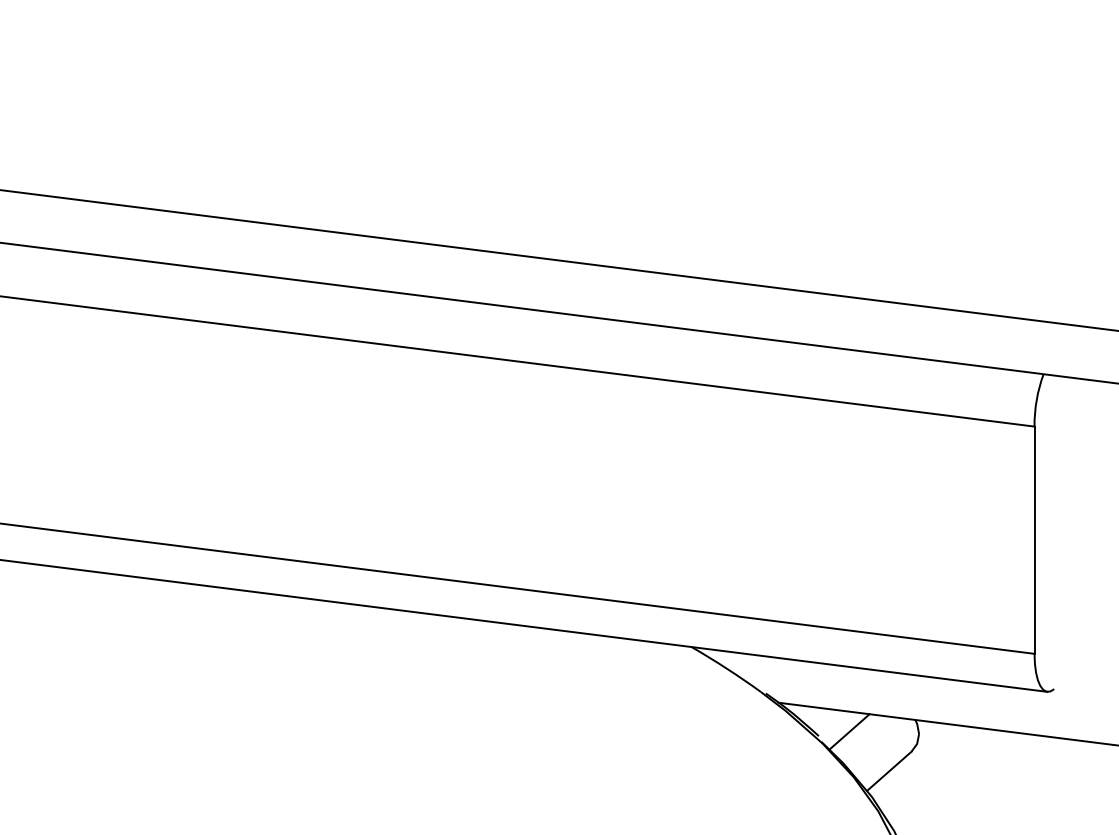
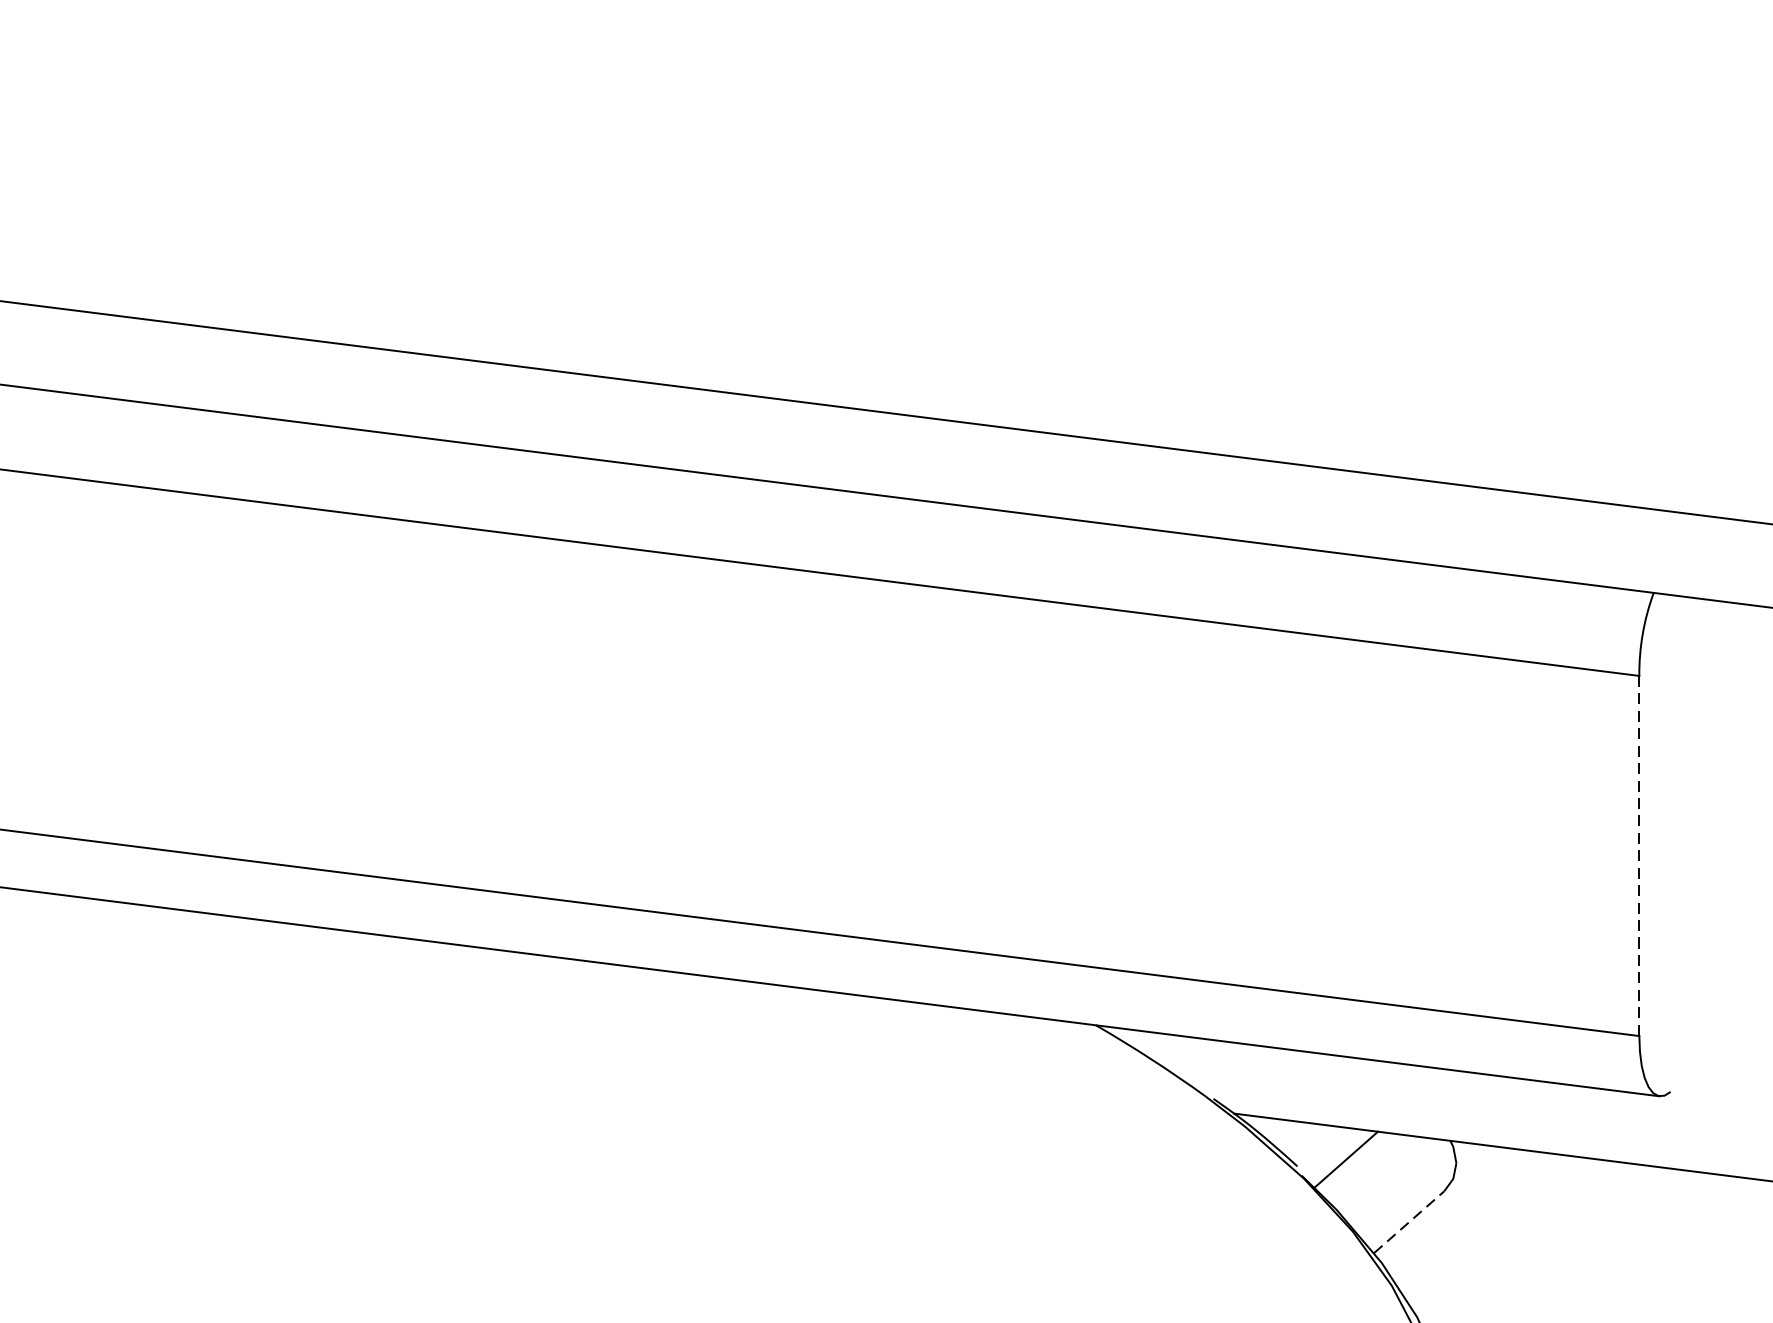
line: (1034, 540) -> (1639, 856), solid -> dashed
line: (889, 771) -> (1409, 1222), solid -> dashed

